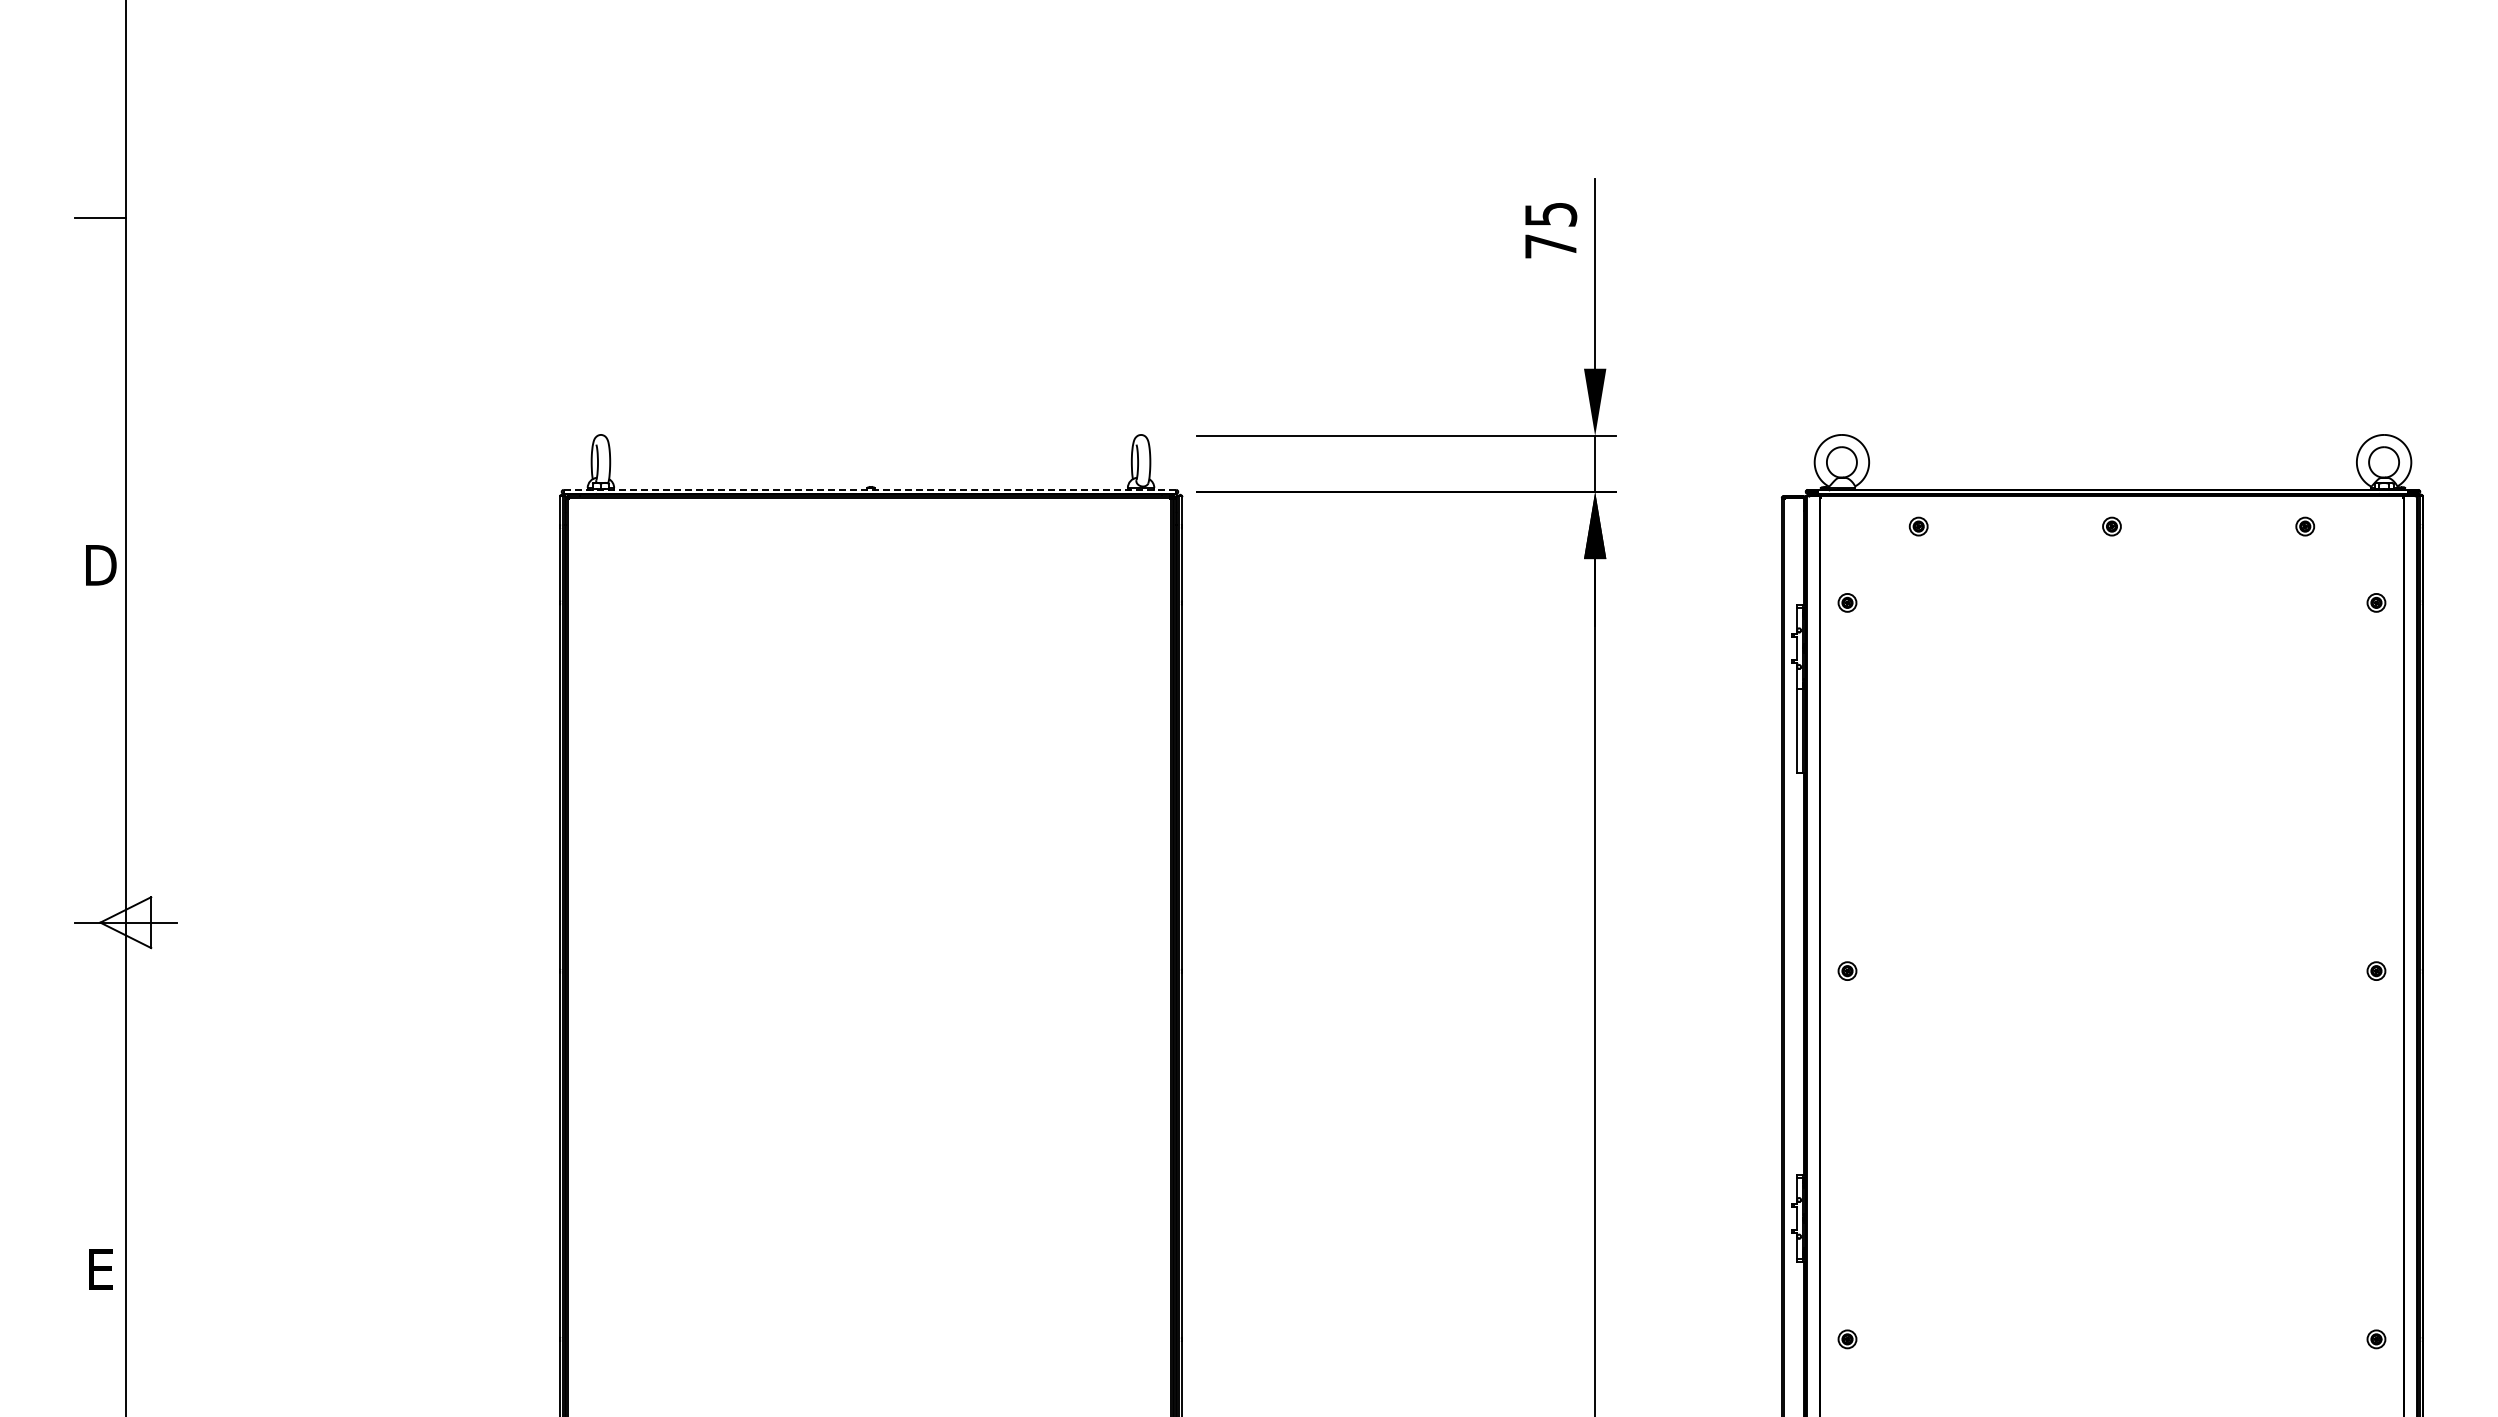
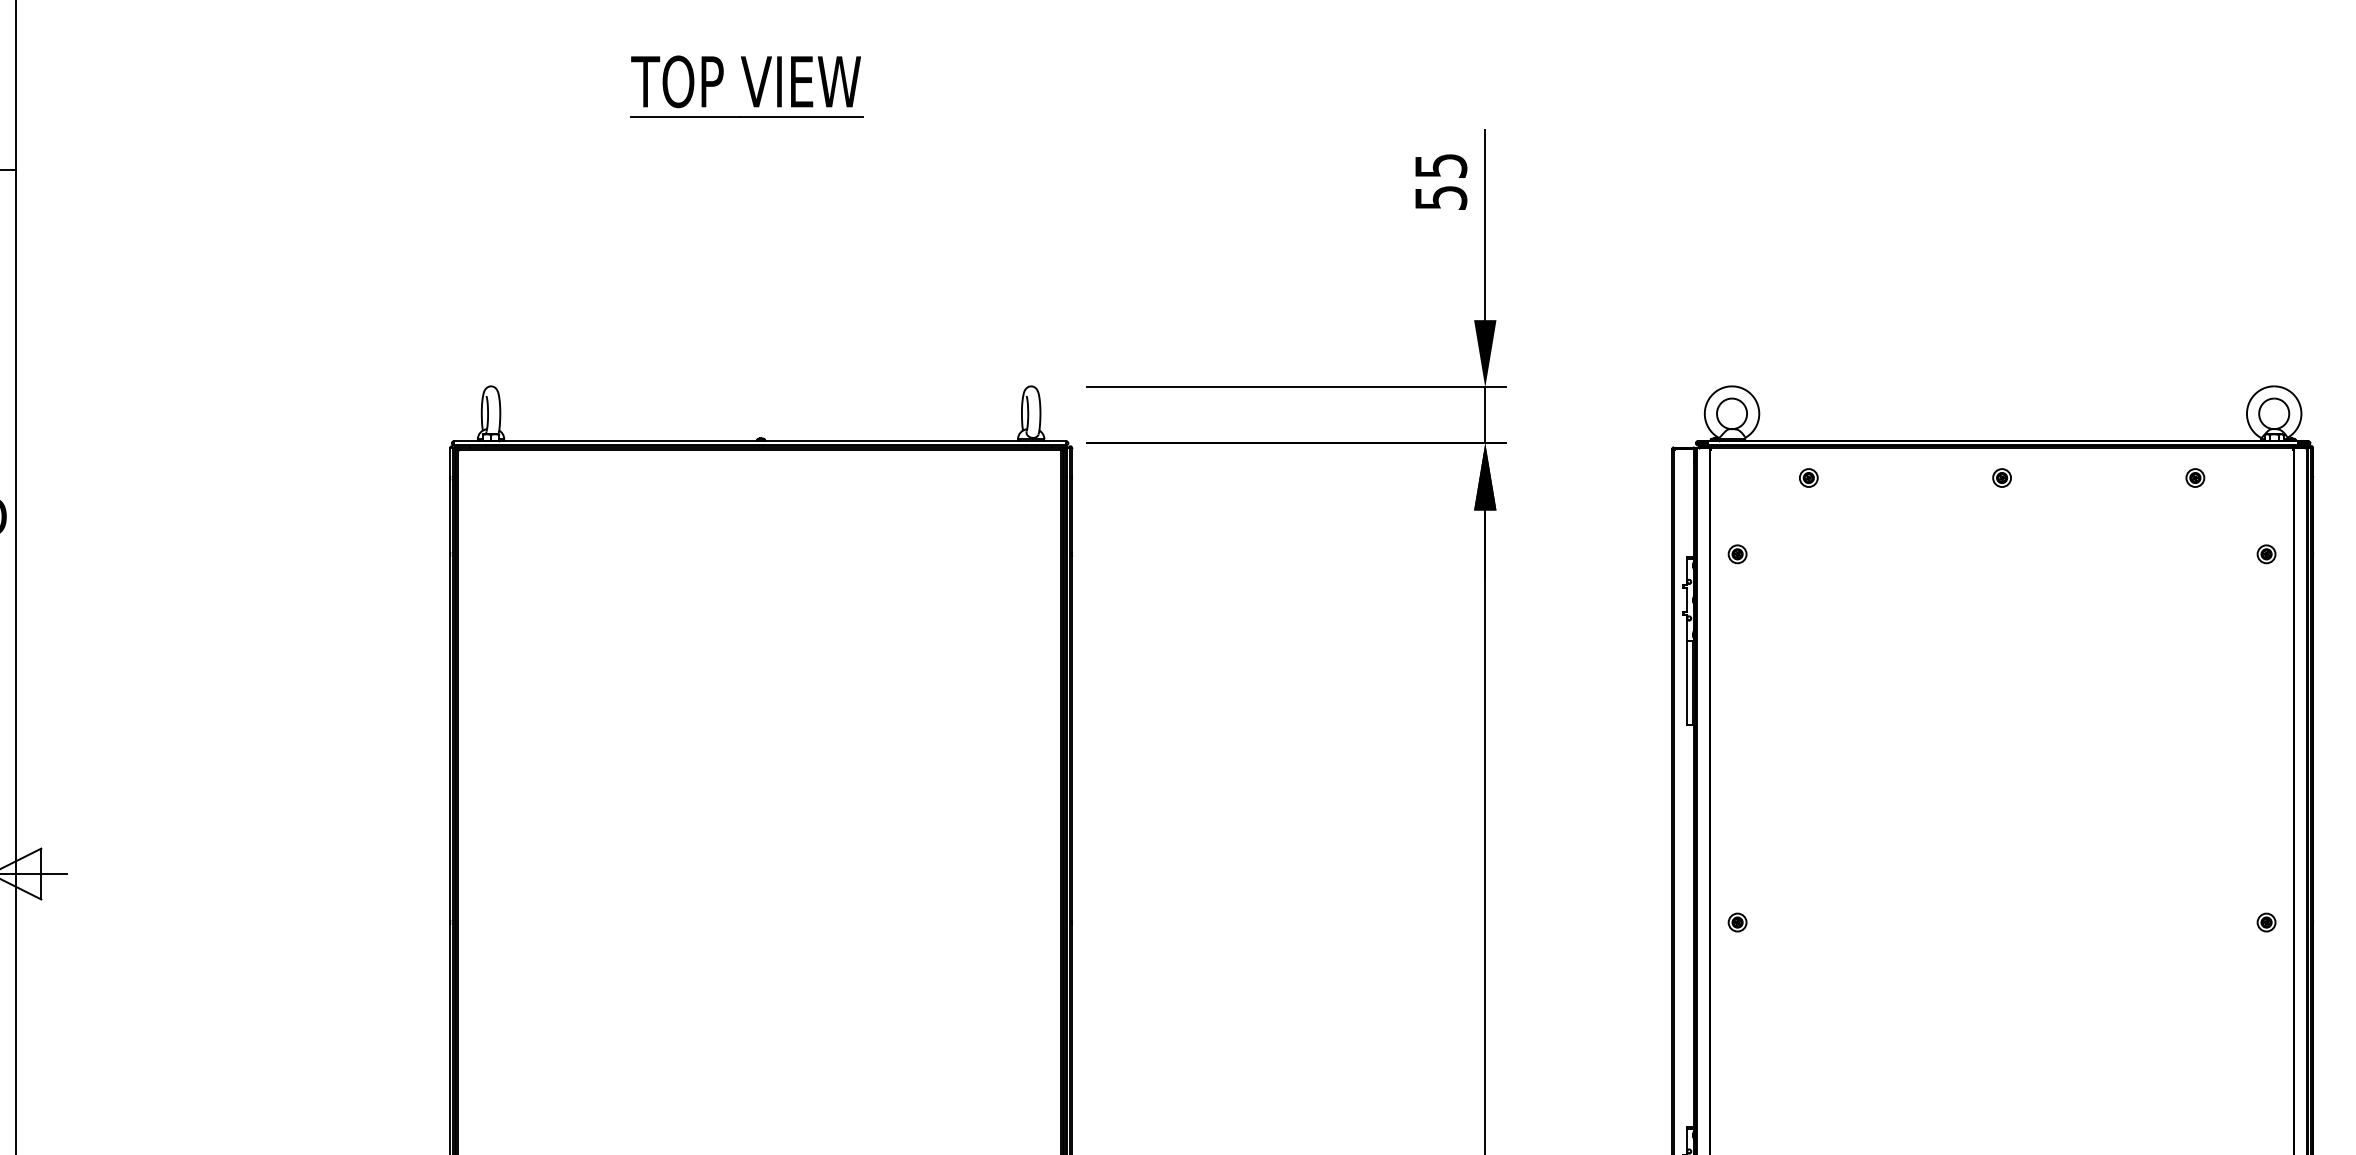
part: (856, 135) -> (746, 86), added
text: (1551, 246) -> (1441, 197), 75 -> 55
line: (870, 489) -> (760, 440), dashed -> solid

